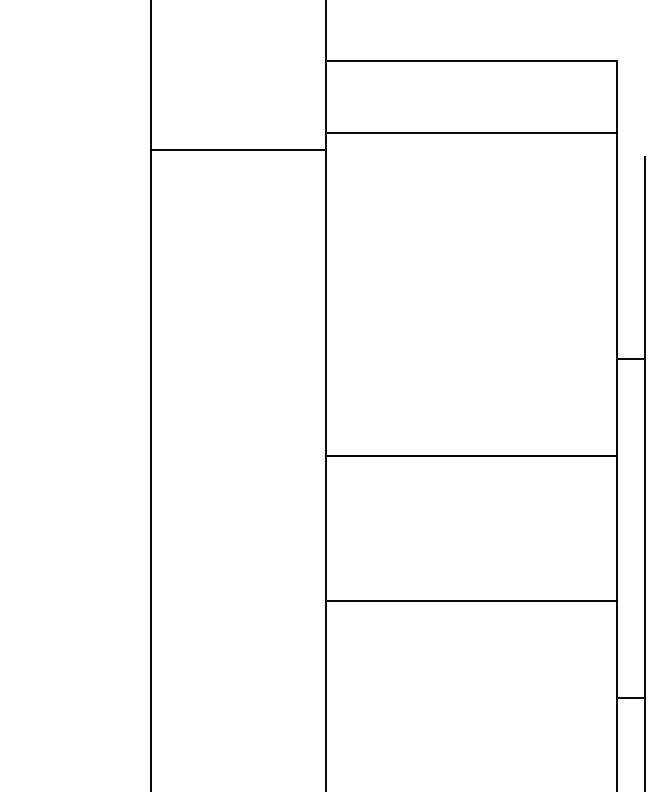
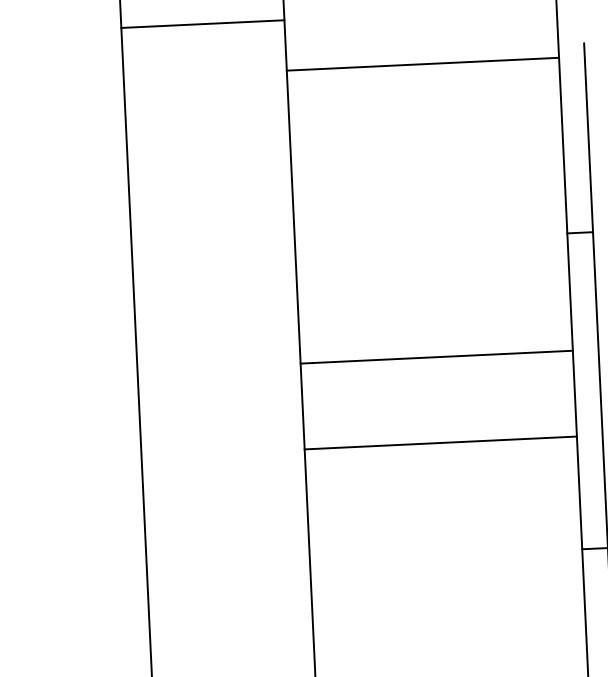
line: (471, 133) -> (423, 64), moved
line: (237, 150) -> (202, 24), moved
line: (471, 456) -> (436, 357), moved
line: (471, 601) -> (440, 443), moved

